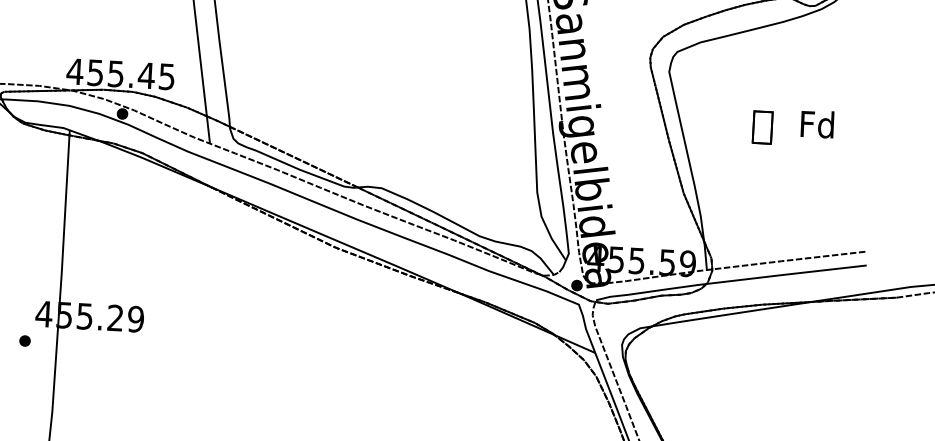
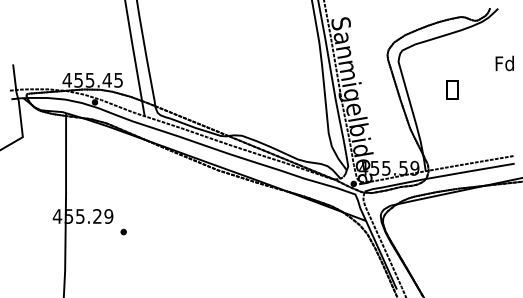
text: (816, 124) -> (504, 63), moved
part: (24, 339) -> (123, 231), moved

